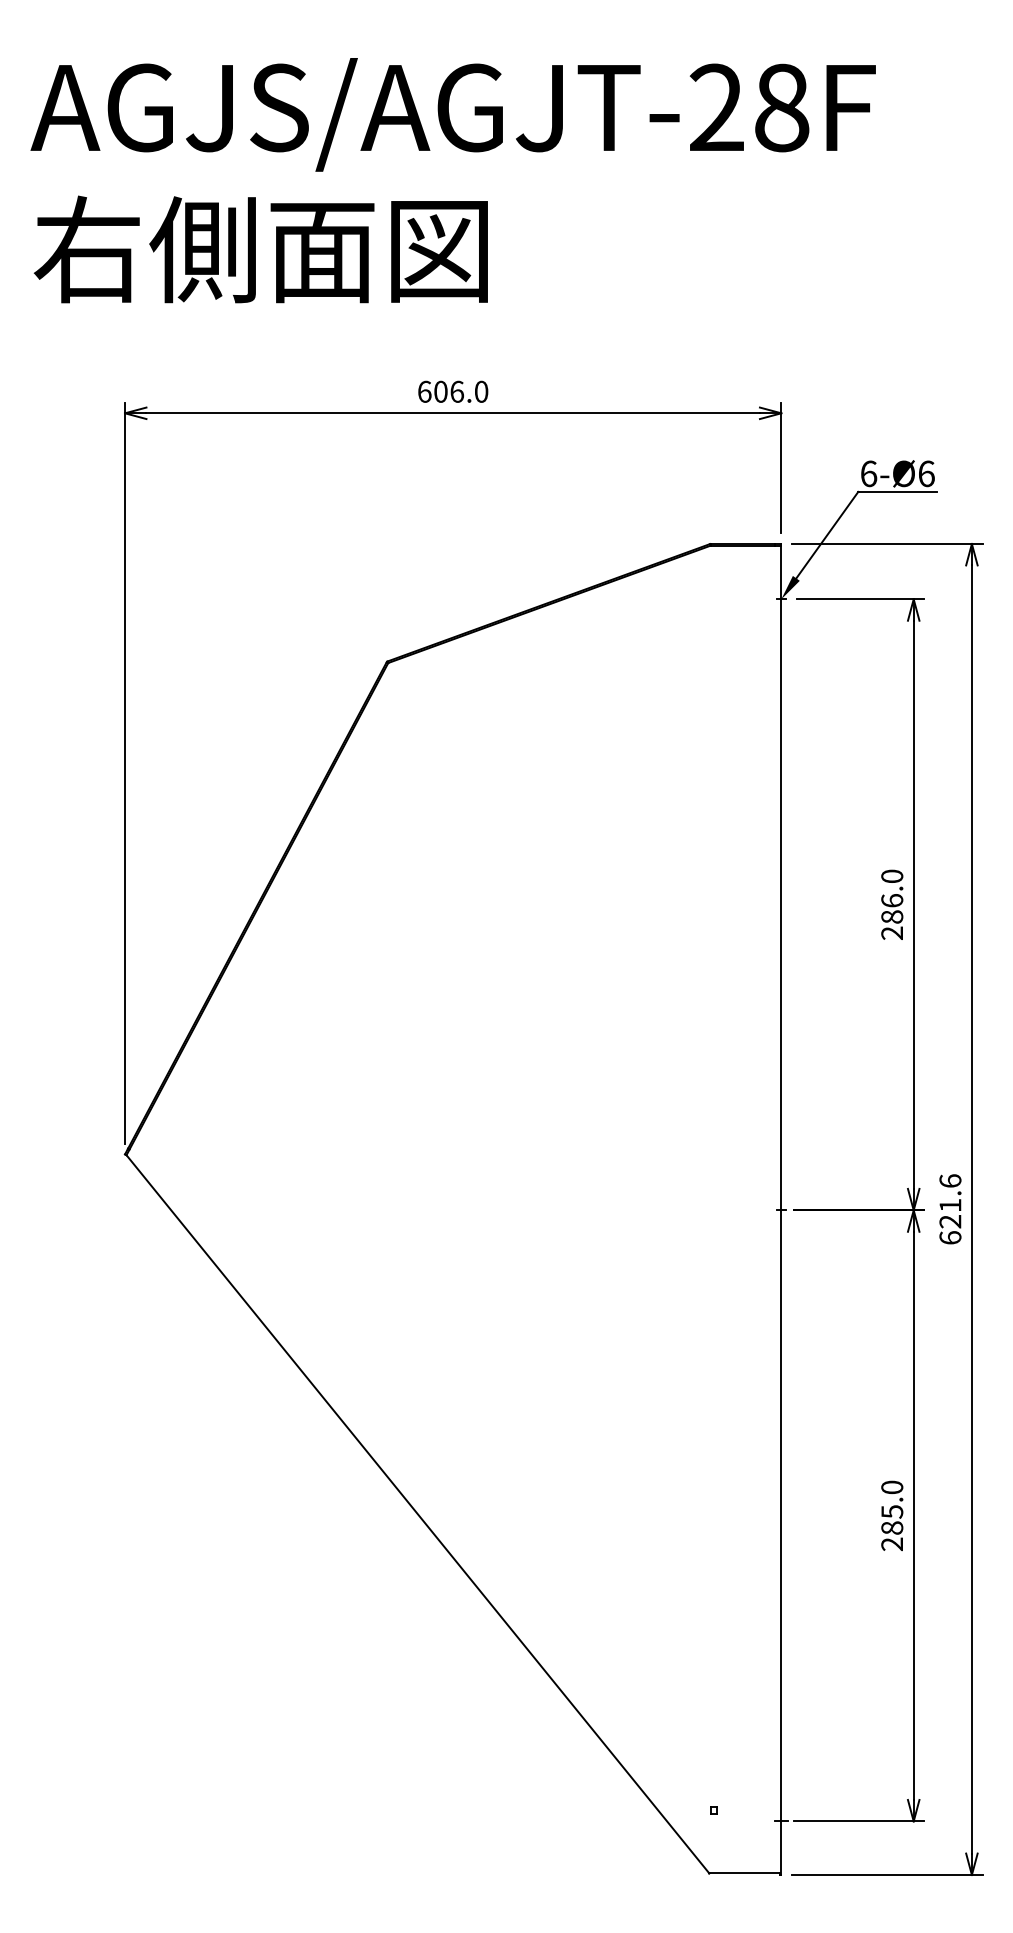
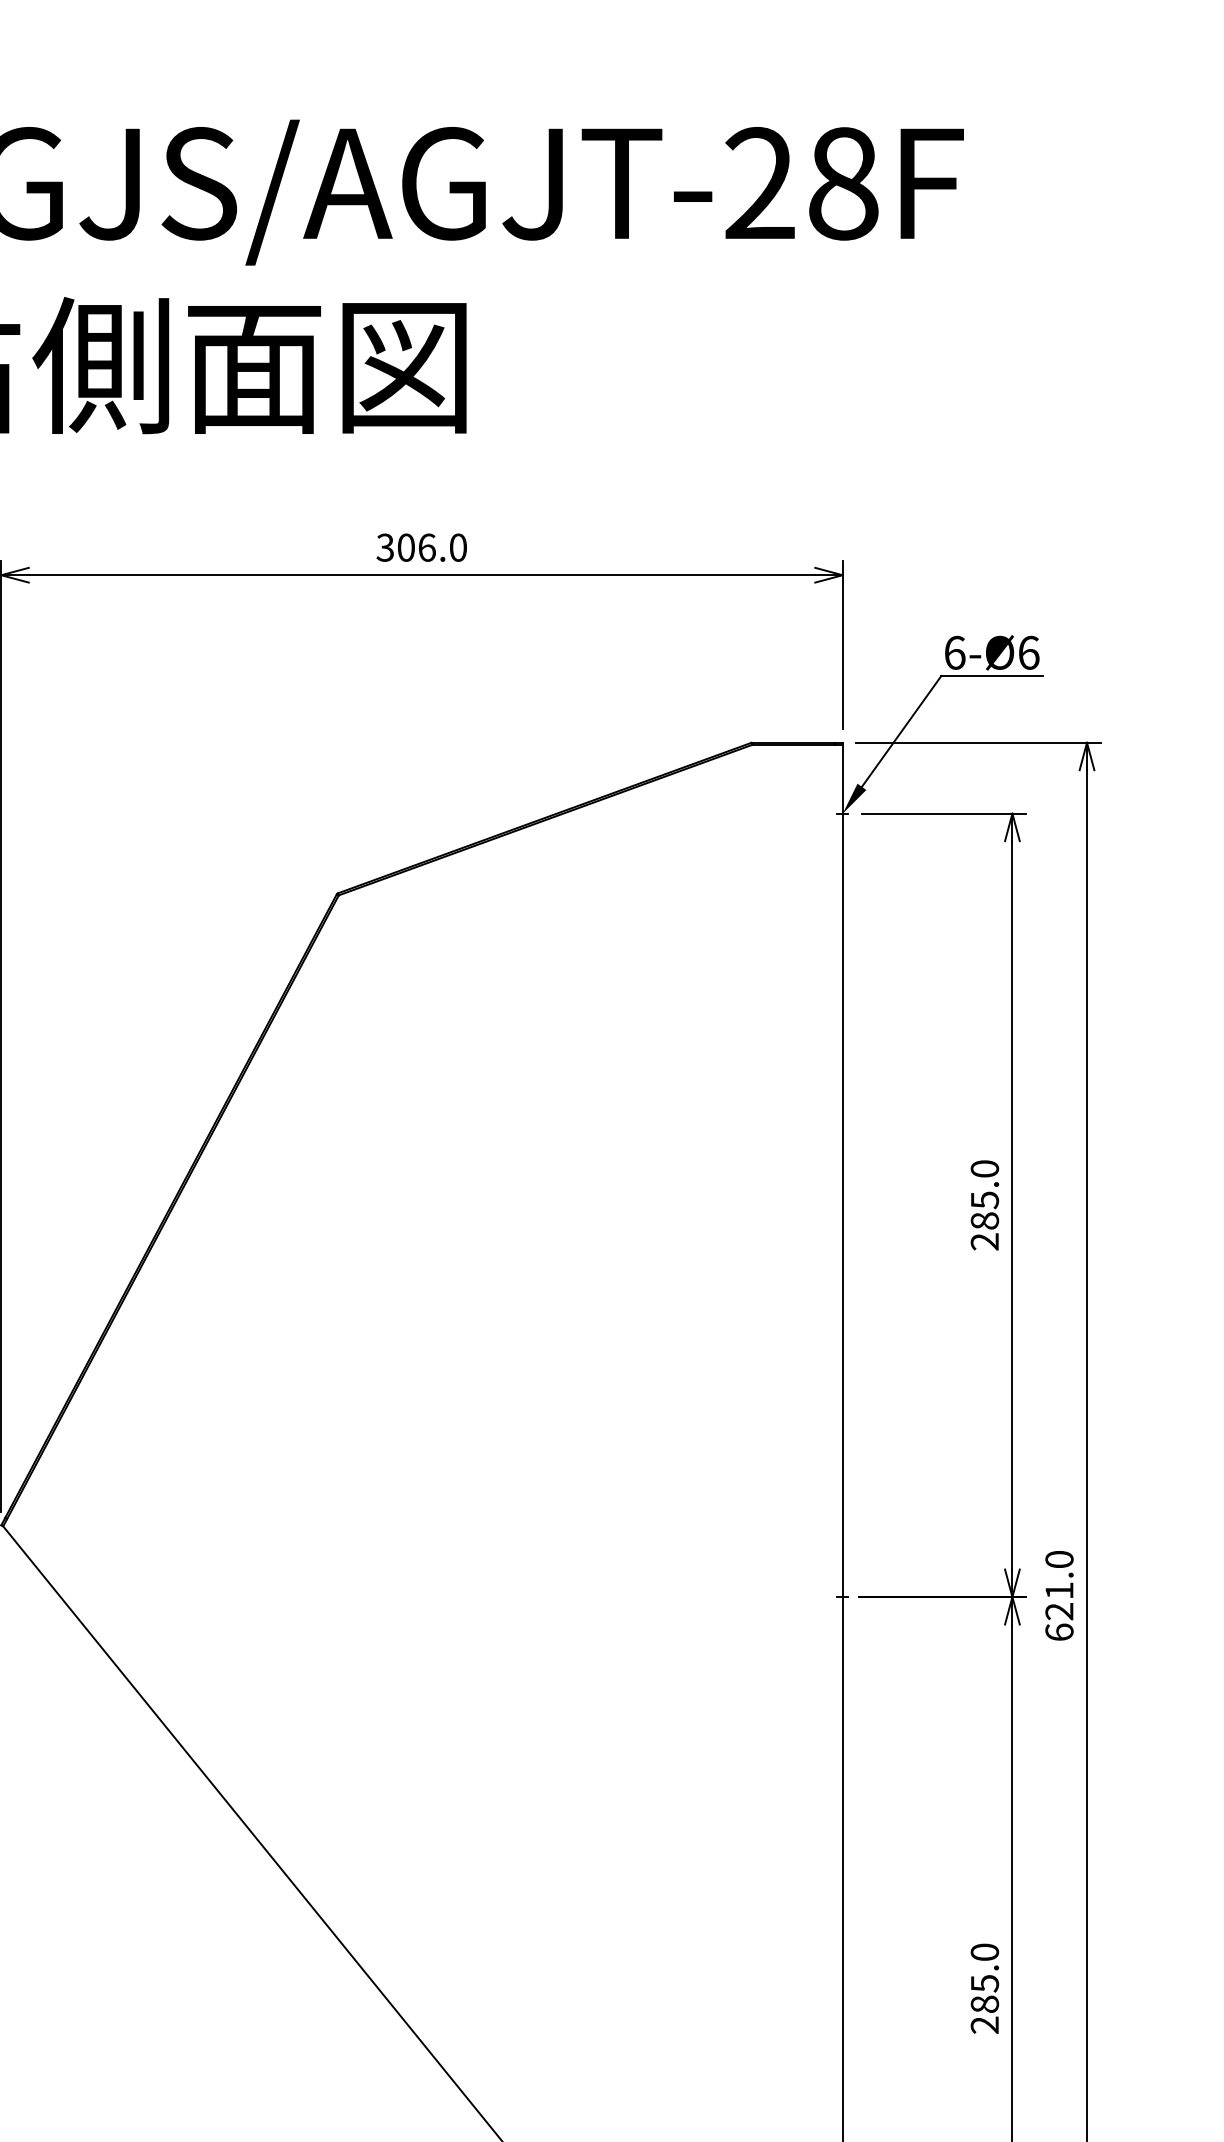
text: (424, 391) -> (385, 547), 606.0 -> 306.0
text: (892, 900) -> (985, 1199), 286.0 -> 285.0
text: (950, 1180) -> (1059, 1558), 621.6 -> 621.0

